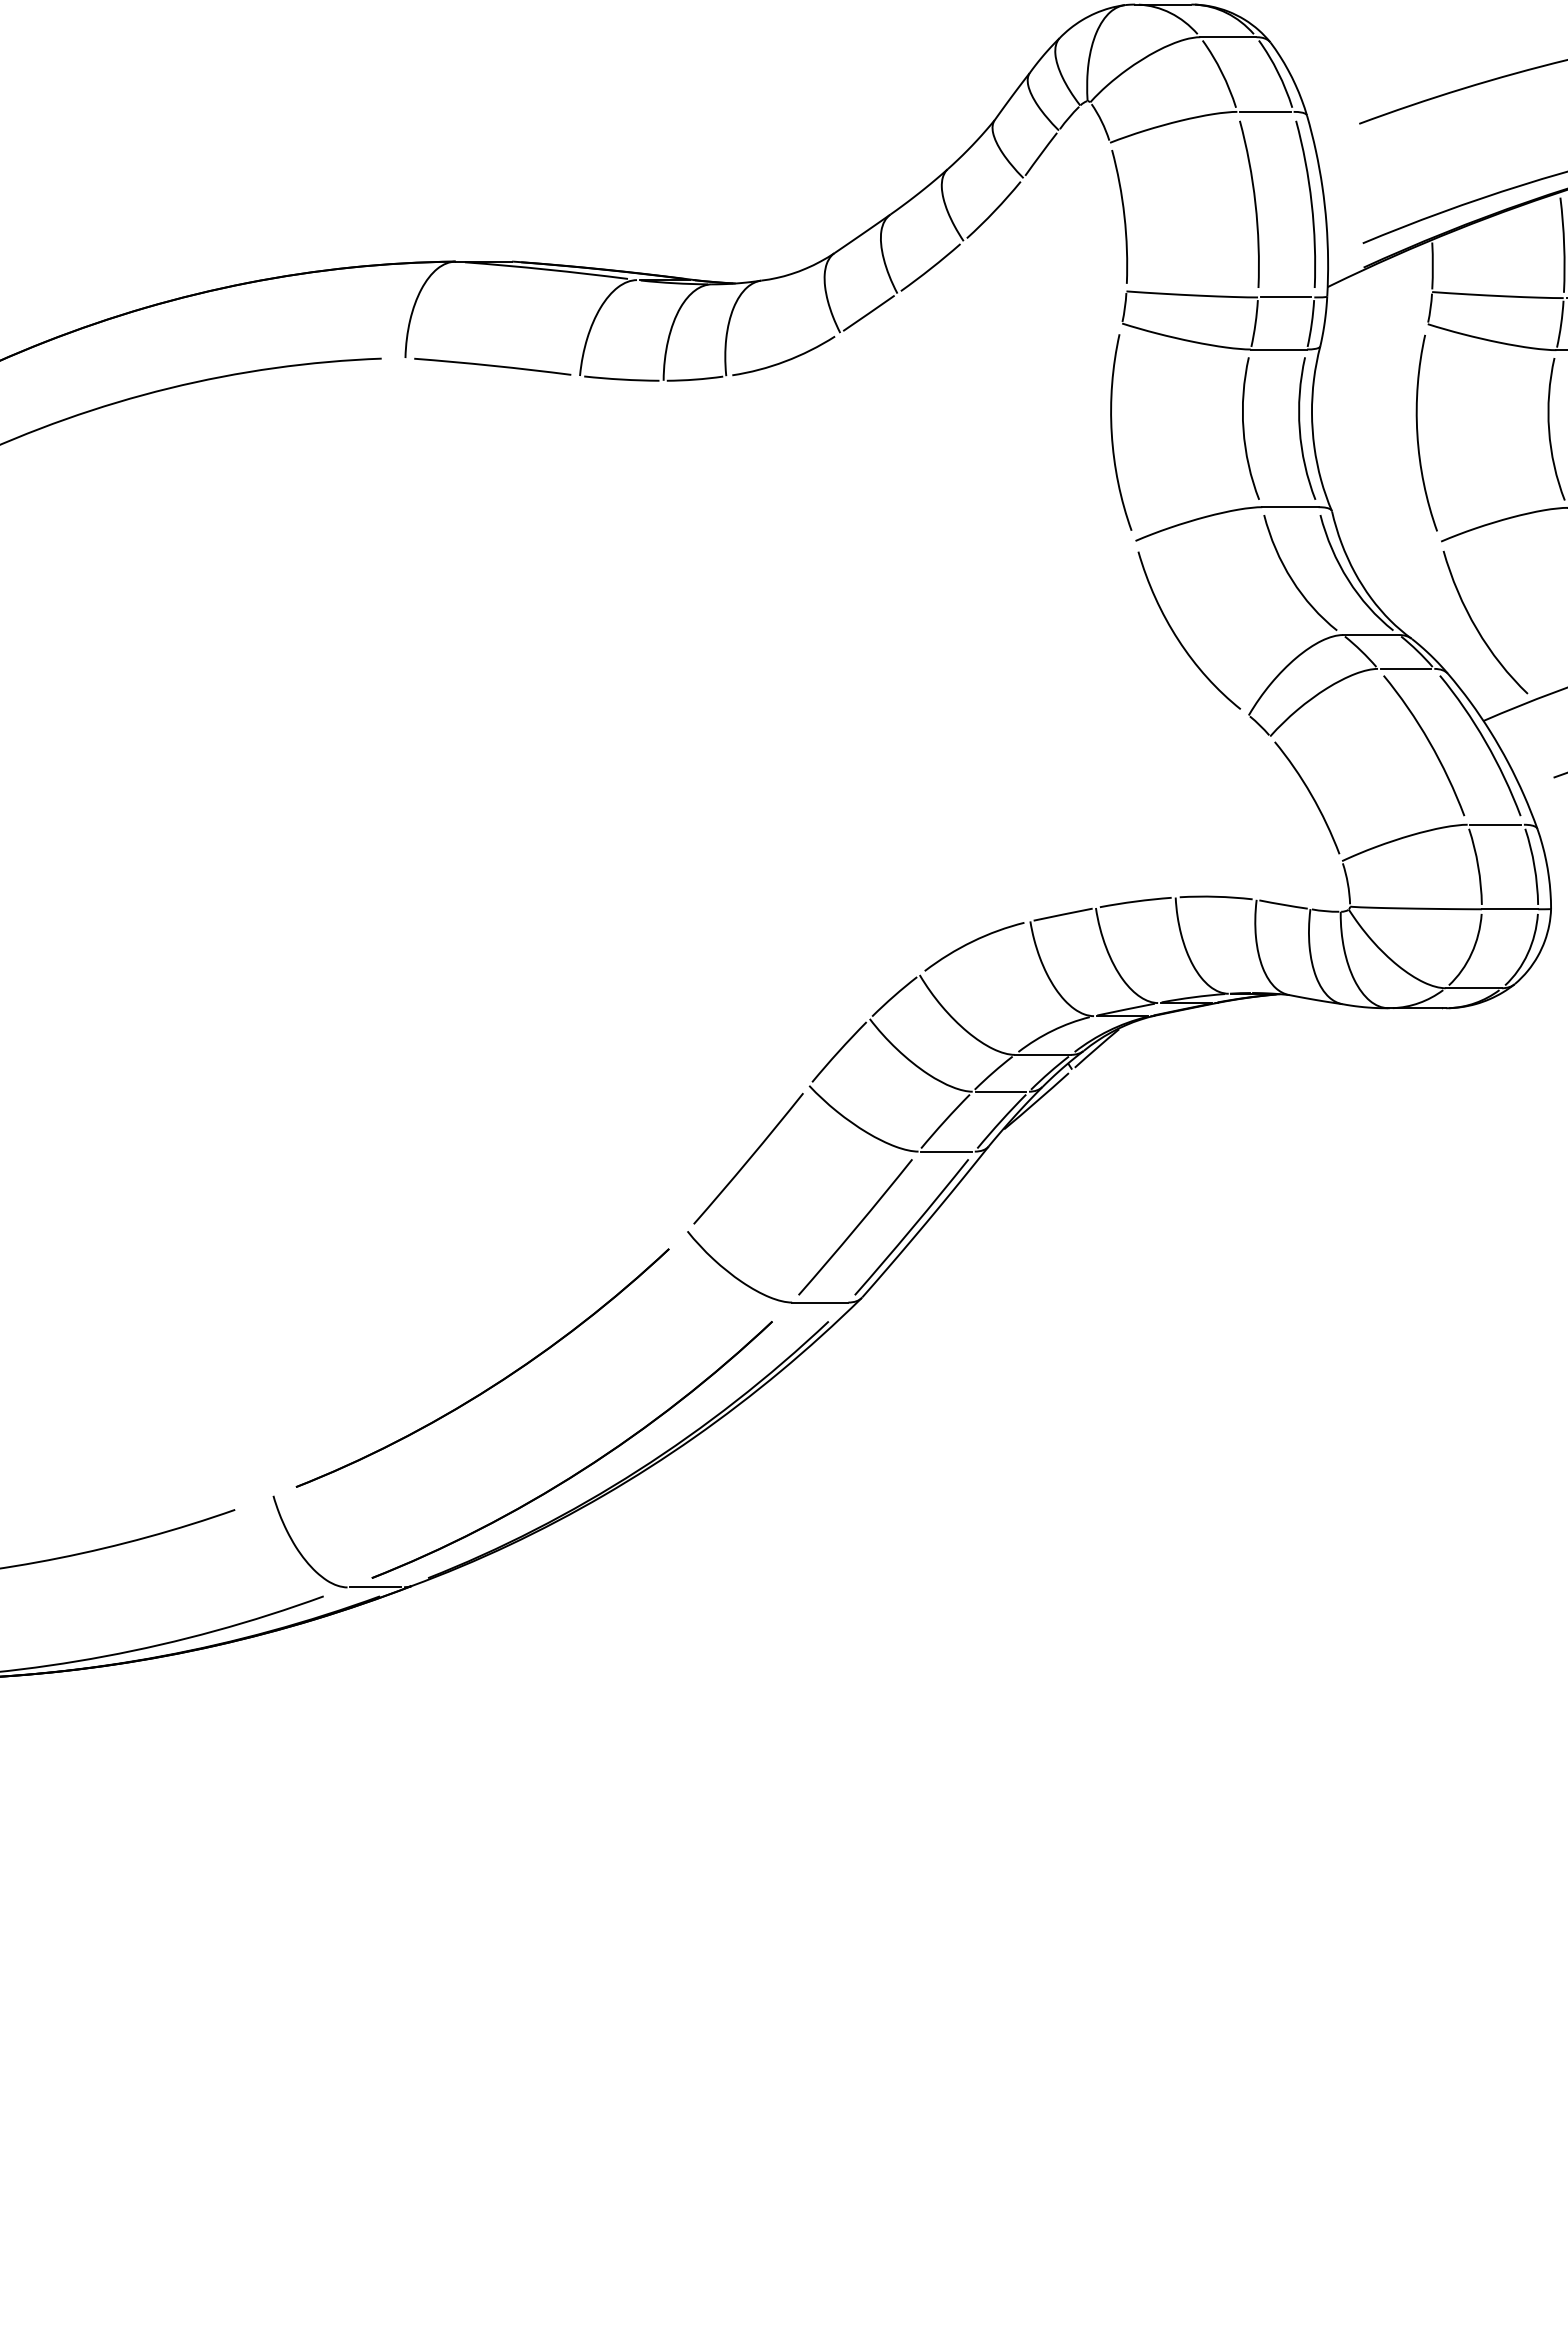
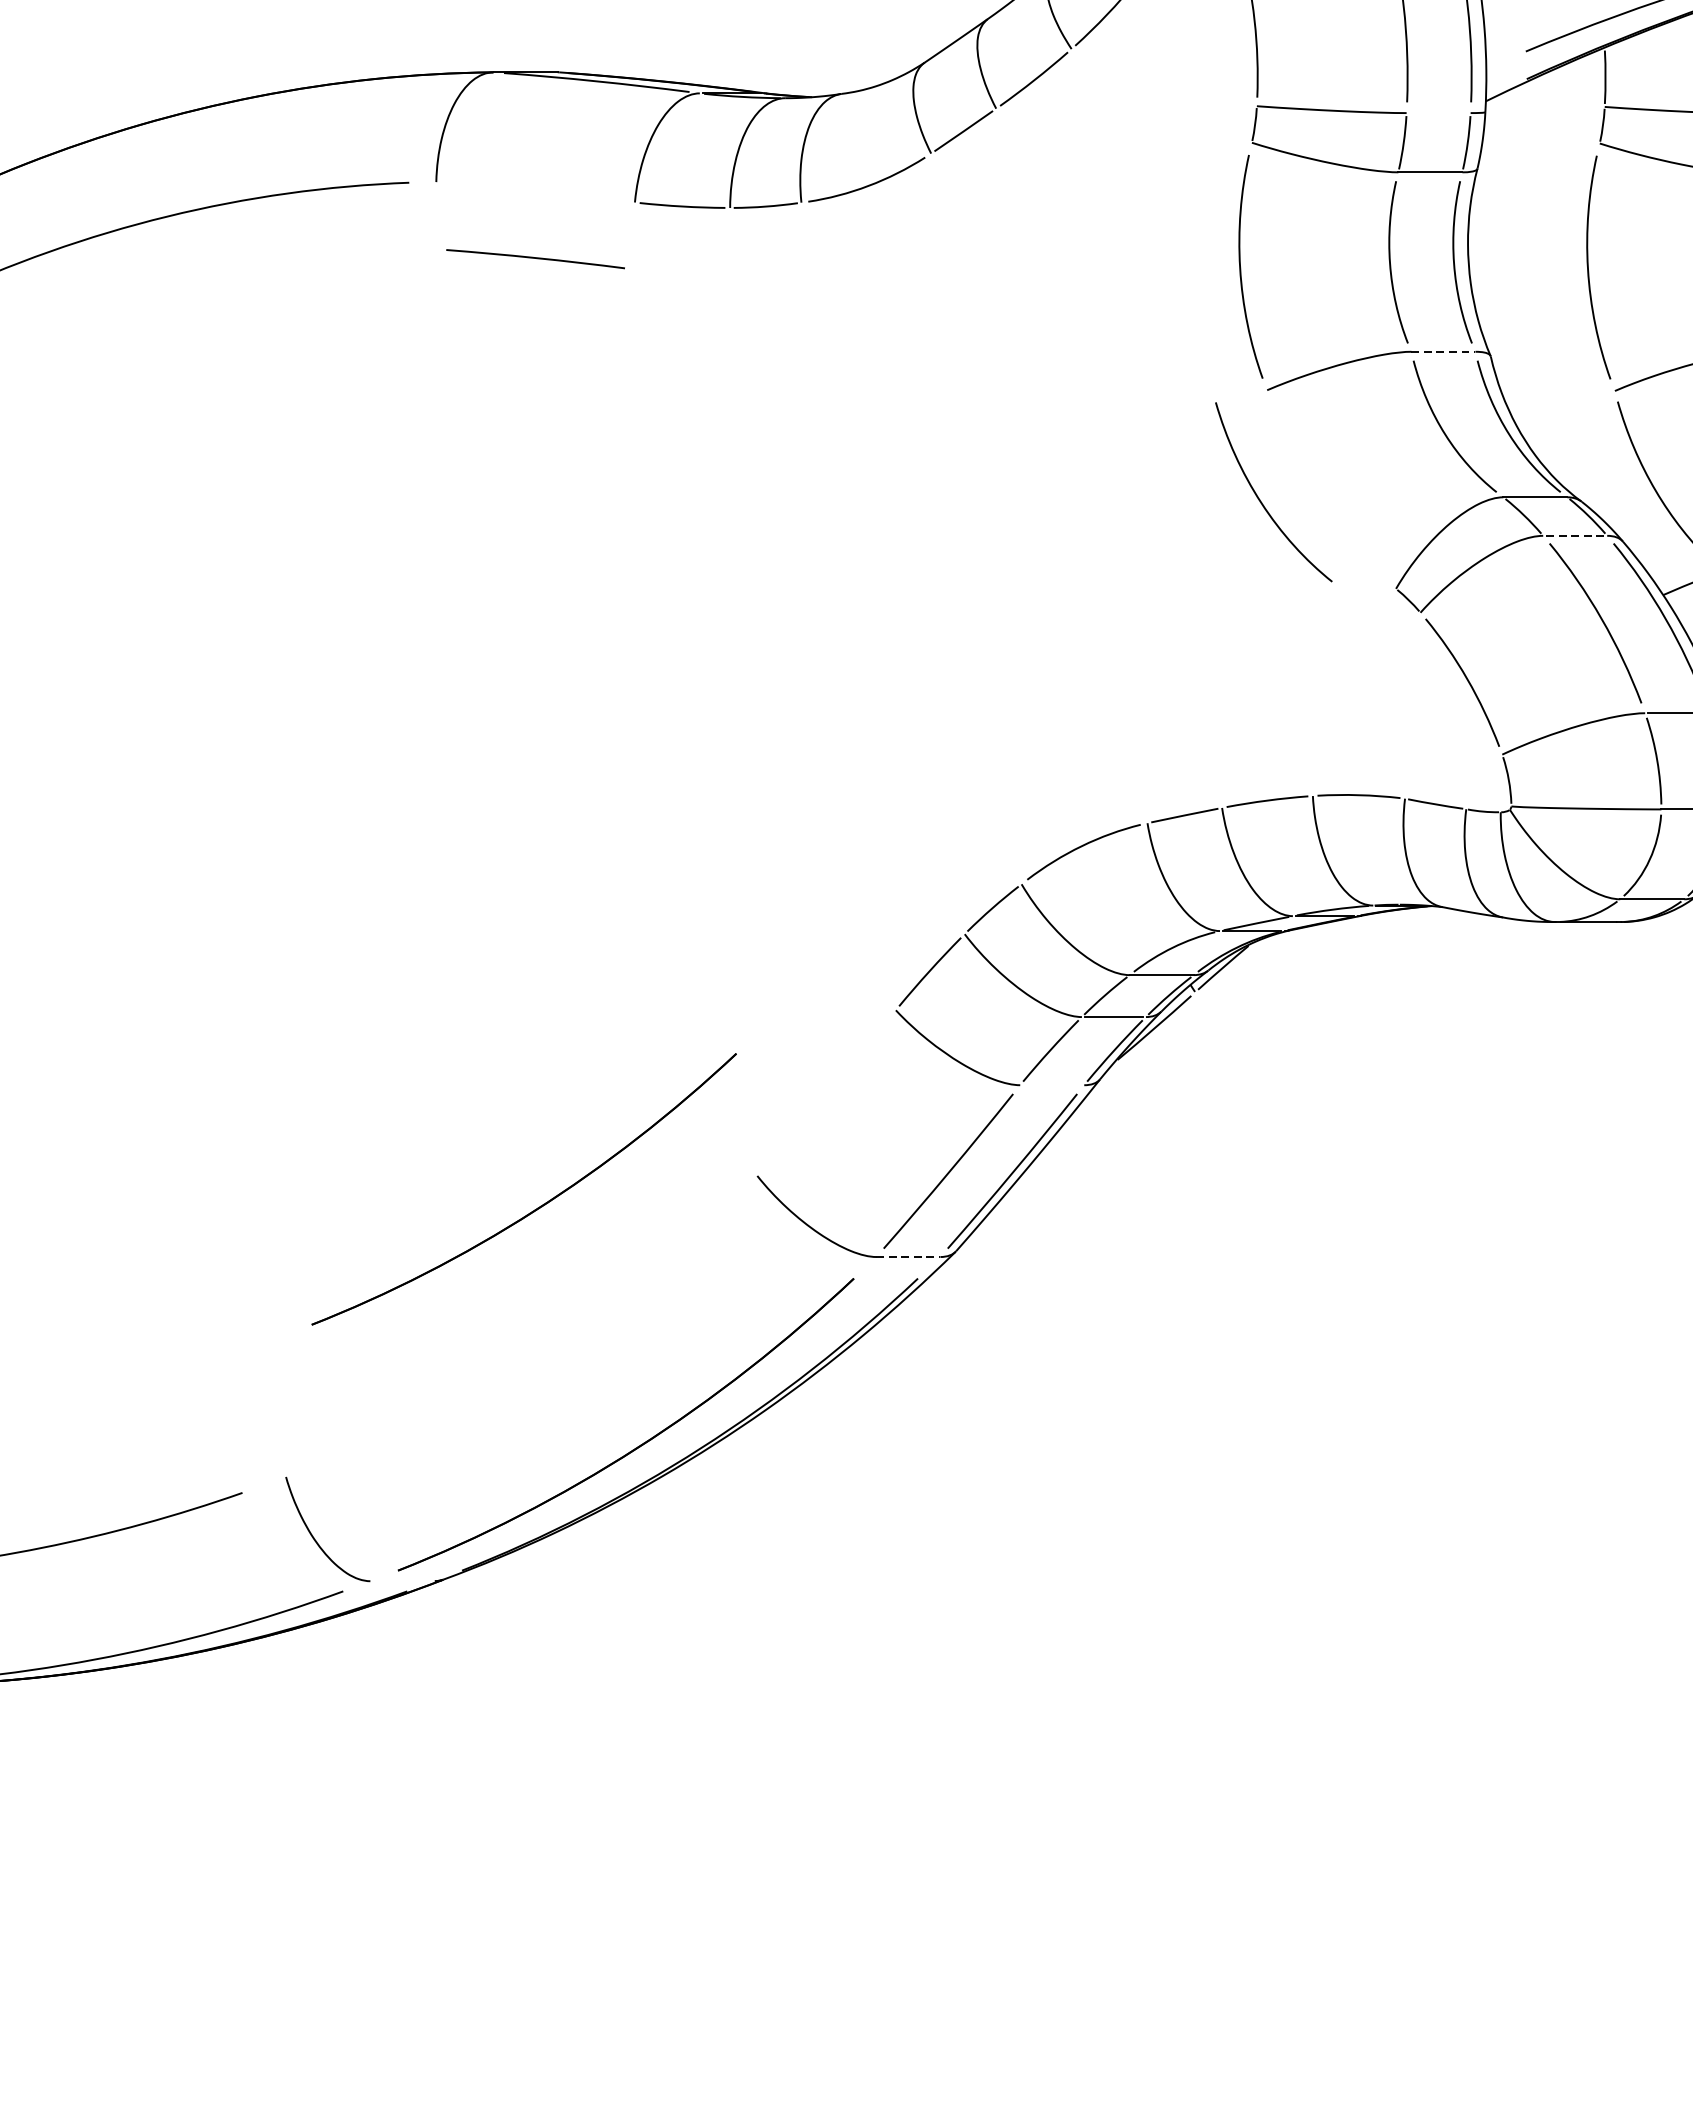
line: (1285, 297) -> (1437, 113), removed
curve: (492, 366) -> (535, 258), moved
line: (1290, 507) -> (1443, 352), solid -> dashed
curve: (1177, 636) -> (1260, 498), moved
line: (1406, 668) -> (1575, 535), solid -> dashed
line: (946, 1151) -> (1052, 1085), removed
curve: (748, 1158) -> (826, 1093), removed
line: (820, 1302) -> (908, 1256), solid -> dashed
part: (493, 1384) -> (536, 1208), moved
line: (375, 1587) -> (402, 1581), removed

